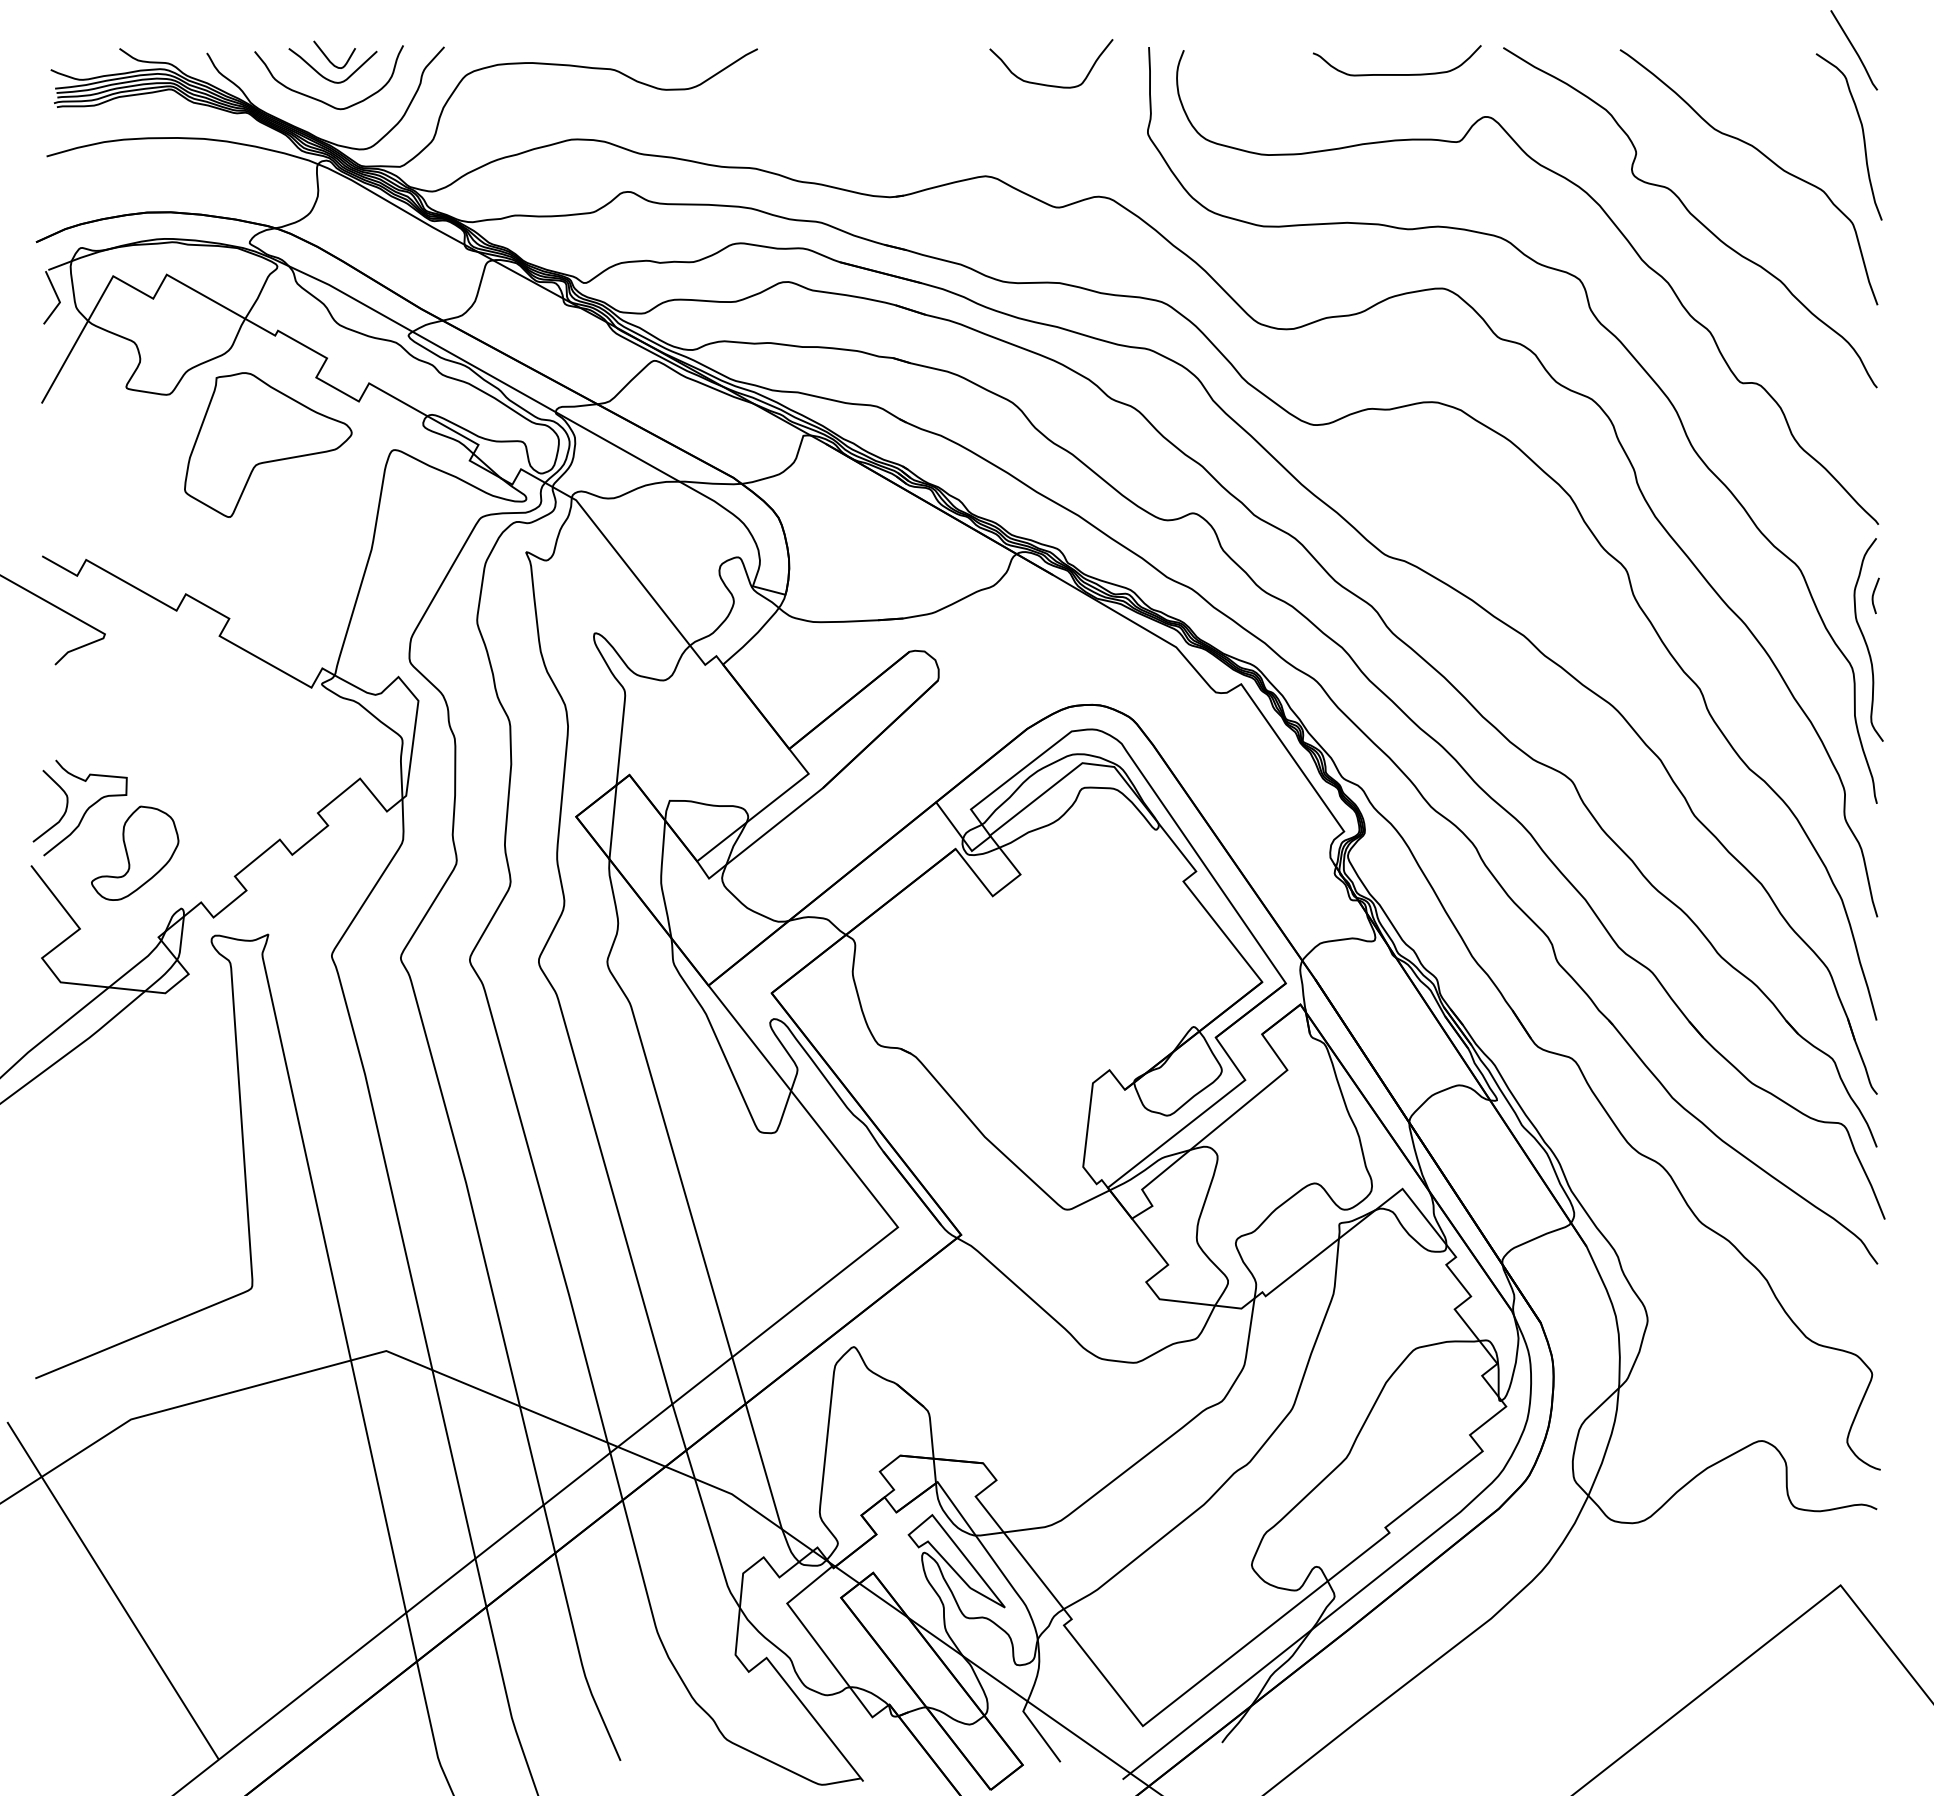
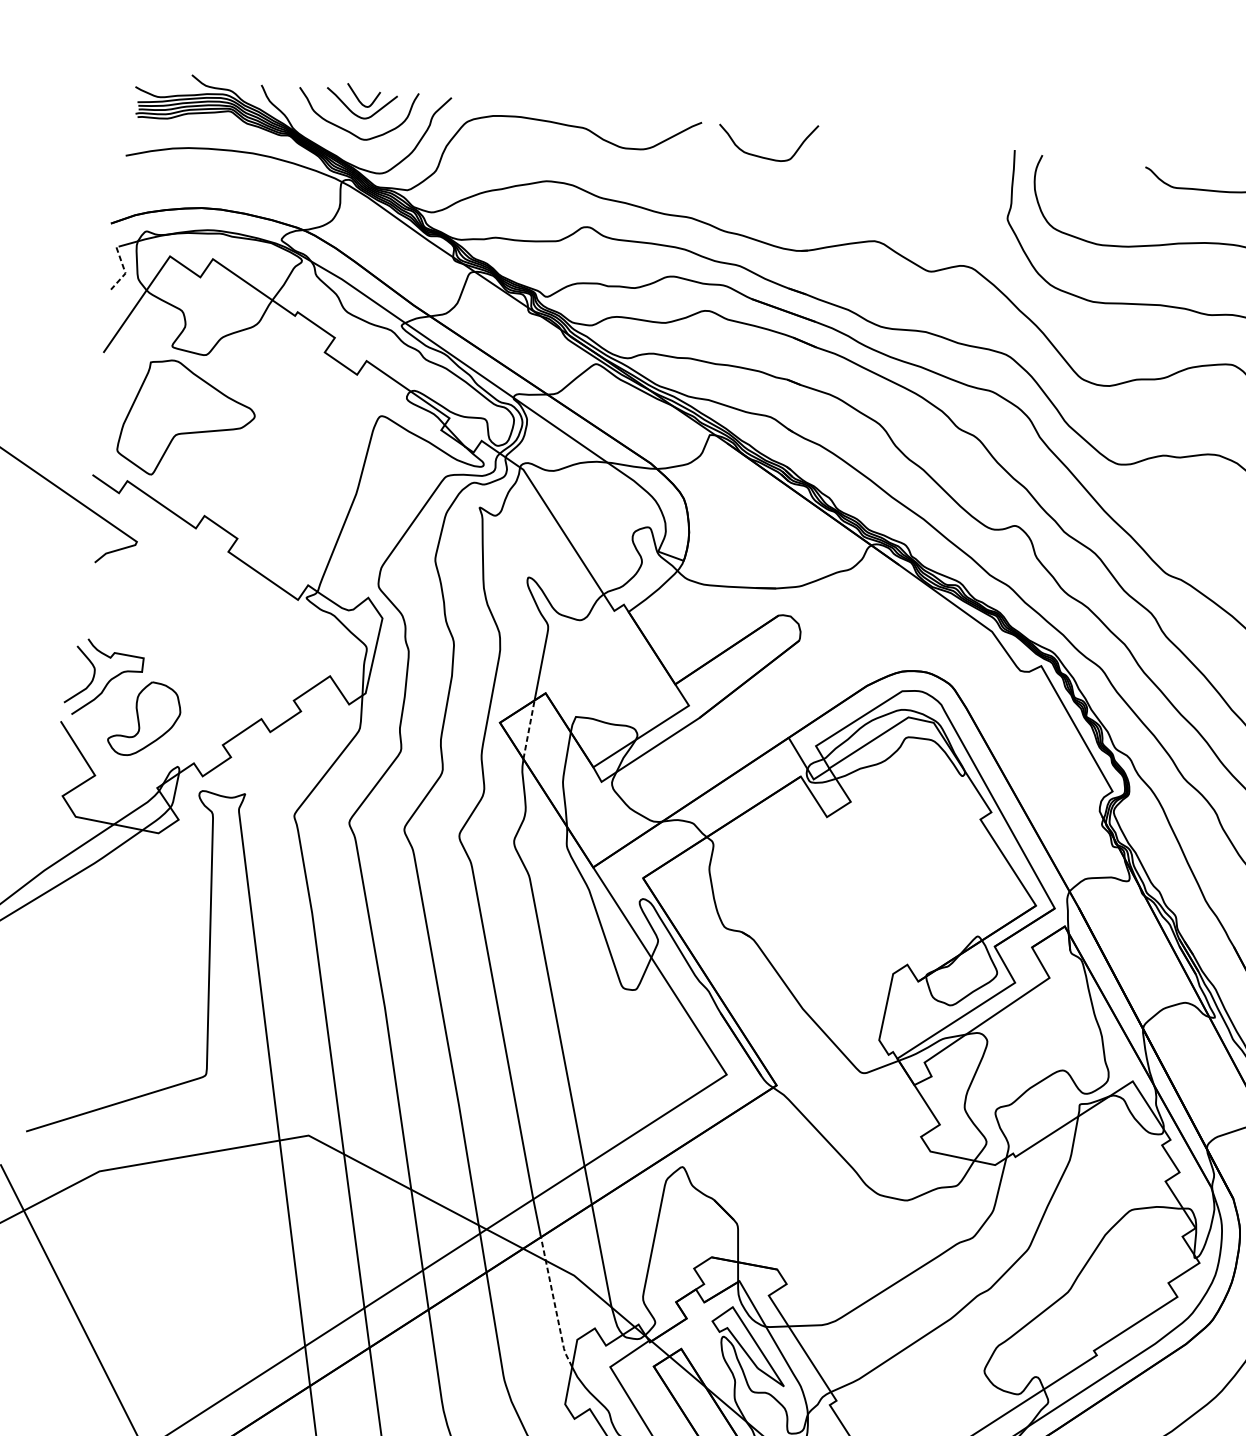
curve: (1049, 84) -> (764, 157), moved
line: (58, 299) -> (124, 270), solid -> dashed
part: (268, 444) -> (187, 419), moved
line: (613, 821) -> (529, 729), solid -> dashed
line: (711, 1531) -> (555, 1303), solid -> dashed

